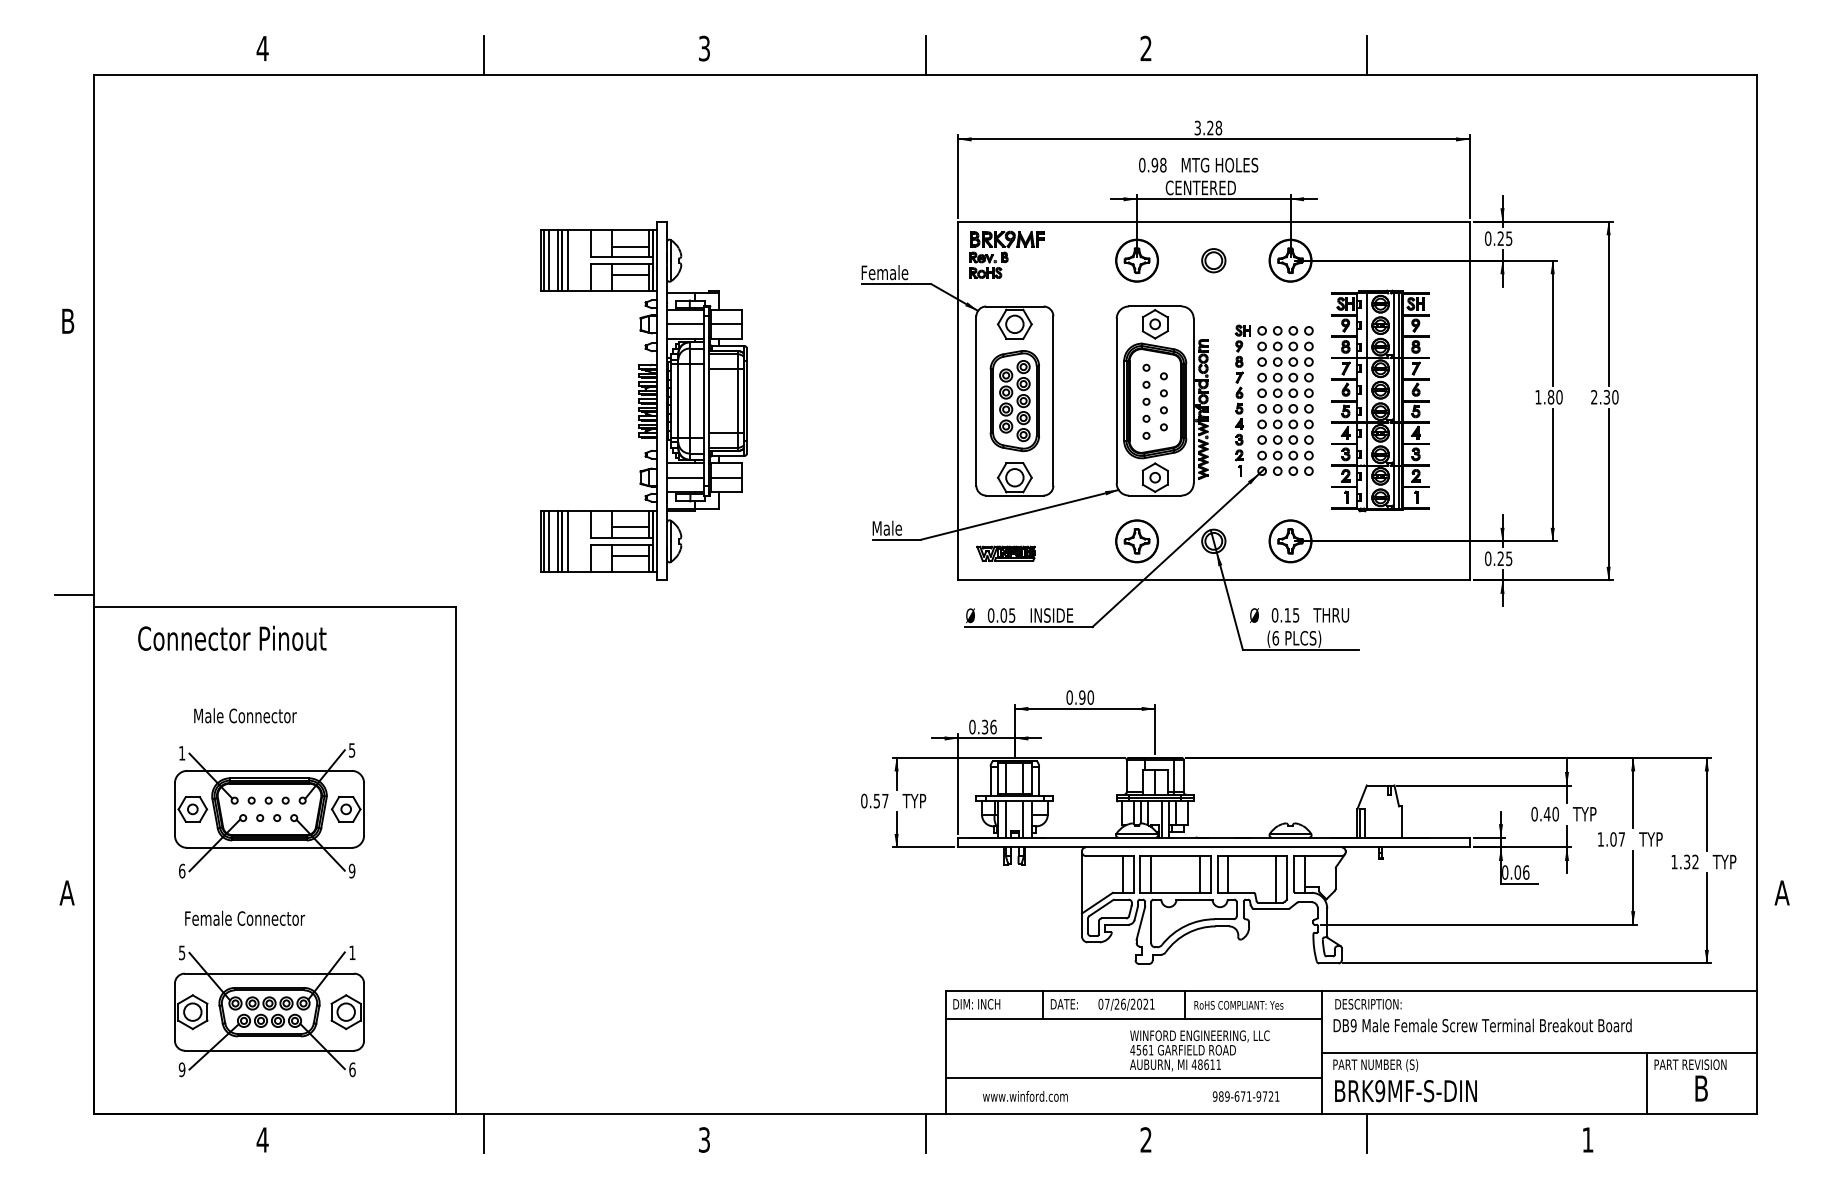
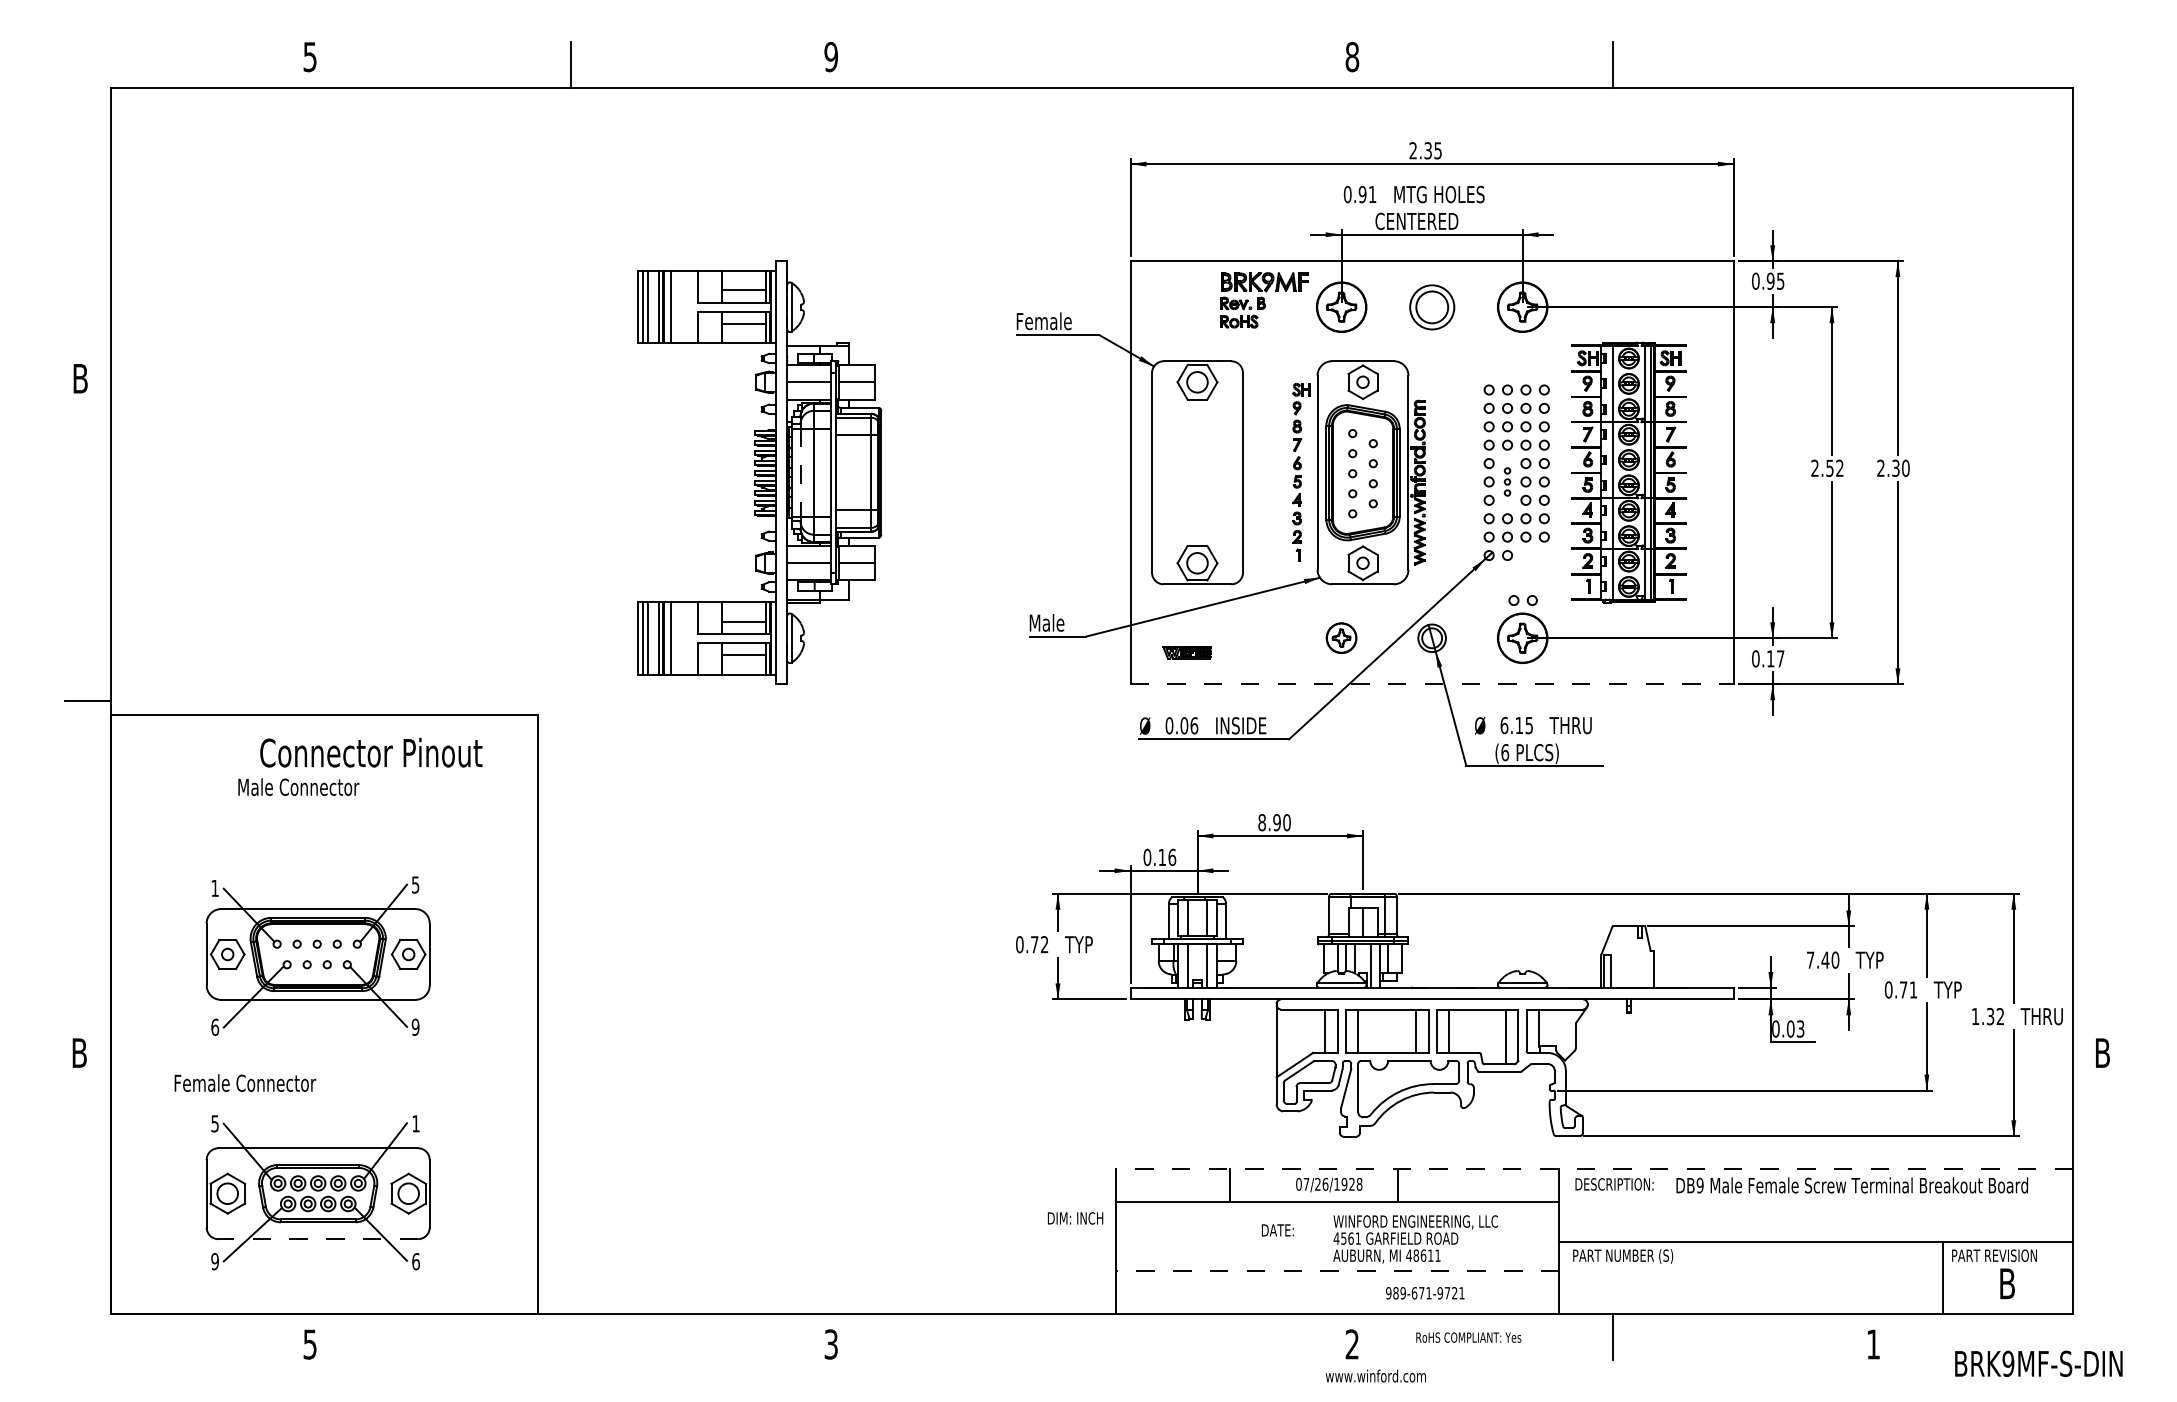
text: (262, 49) -> (310, 57), 4 -> 5
text: (703, 49) -> (830, 57), 3 -> 9
text: (1146, 49) -> (1352, 57), 2 -> 8
line: (925, 55) -> (1092, 65), removed
text: (1208, 127) -> (1425, 150), 3.28 -> 2.35
text: (1163, 165) -> (1372, 194), 0.98 -> 0.91
text: (1500, 238) -> (1770, 280), 0.25 -> 0.95
part: (1007, 254) -> (1264, 300), moved
part: (1213, 260) -> (1431, 306), size x1.6
text: (1548, 396) -> (1827, 467), 1.80 -> 2.52
part: (1242, 399) -> (1301, 471), moved
part: (1014, 400) -> (1197, 472), removed
line: (678, 401) -> (800, 473), solid -> dashed
part: (1277, 408) -> (1507, 481), size x0.6
part: (1300, 471) -> (1522, 600), moved
part: (1136, 540) -> (1341, 637), size x0.6
part: (1006, 553) -> (1187, 652), size x0.7
text: (1504, 558) -> (1775, 658), 0.25 -> 0.17
line: (1214, 580) -> (1432, 684), solid -> dashed
text: (1275, 614) -> (1504, 724), 0.15 -> 6.15
text: (1012, 615) -> (1194, 725), 0.05 -> 0.06
text: (232, 638) -> (371, 752), moved
text: (1069, 697) -> (1262, 822), 0.90 -> 8.90
text: (245, 715) -> (298, 786), moved
text: (984, 727) -> (1161, 857), 0.36 -> 0.16
text: (880, 800) -> (1039, 944), 0.57 -> 0.72
text: (1534, 813) -> (1810, 959), 0.40 -> 7.40
text: (1610, 839) -> (1900, 989), 1.07 -> 0.71
text: (1734, 861) -> (2046, 1016), TYP -> THRU
text: (1526, 872) -> (1800, 1028), 0.06 -> 0.03
text: (67, 892) -> (79, 1052), A -> B
text: (1782, 892) -> (2102, 1052), A -> B
text: (245, 917) -> (245, 1082), moved
line: (1351, 990) -> (1594, 1168), solid -> dashed
text: (1142, 1003) -> (1348, 1183), 07/26/2021 -> 07/26/1928
text: (976, 1004) -> (1075, 1218), moved
text: (1064, 1004) -> (1277, 1230), moved
text: (1238, 1005) -> (1468, 1337), moved
text: (1482, 1025) -> (1852, 1185), moved
line: (269, 1050) -> (318, 1239), solid -> dashed
line: (1133, 1078) -> (1337, 1271), solid -> dashed
text: (1405, 1090) -> (2038, 1363), moved
text: (1025, 1095) -> (1375, 1375), moved
text: (1246, 1096) -> (1425, 1293), moved
line: (484, 1134) -> (571, 1337), removed
line: (925, 1134) -> (1092, 1337), removed
text: (262, 1139) -> (310, 1344), 4 -> 5

